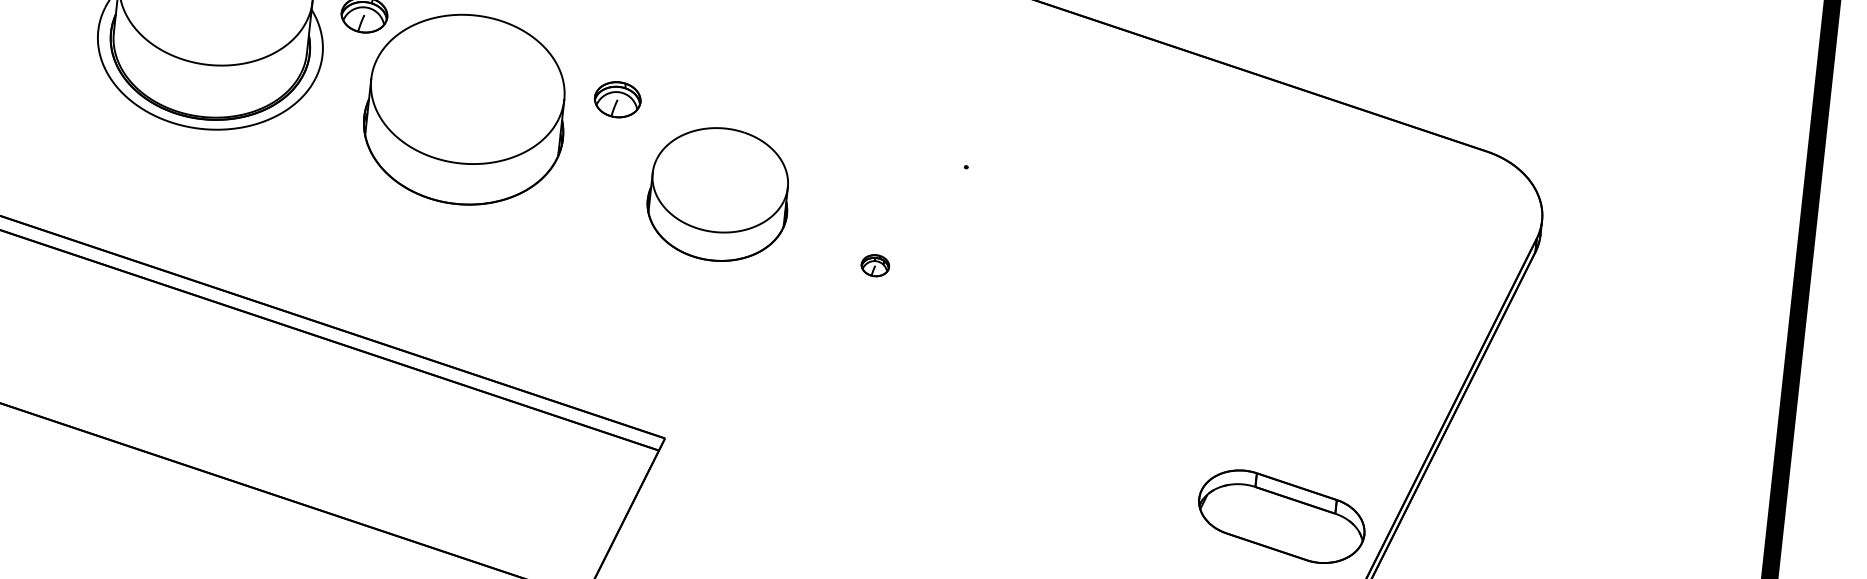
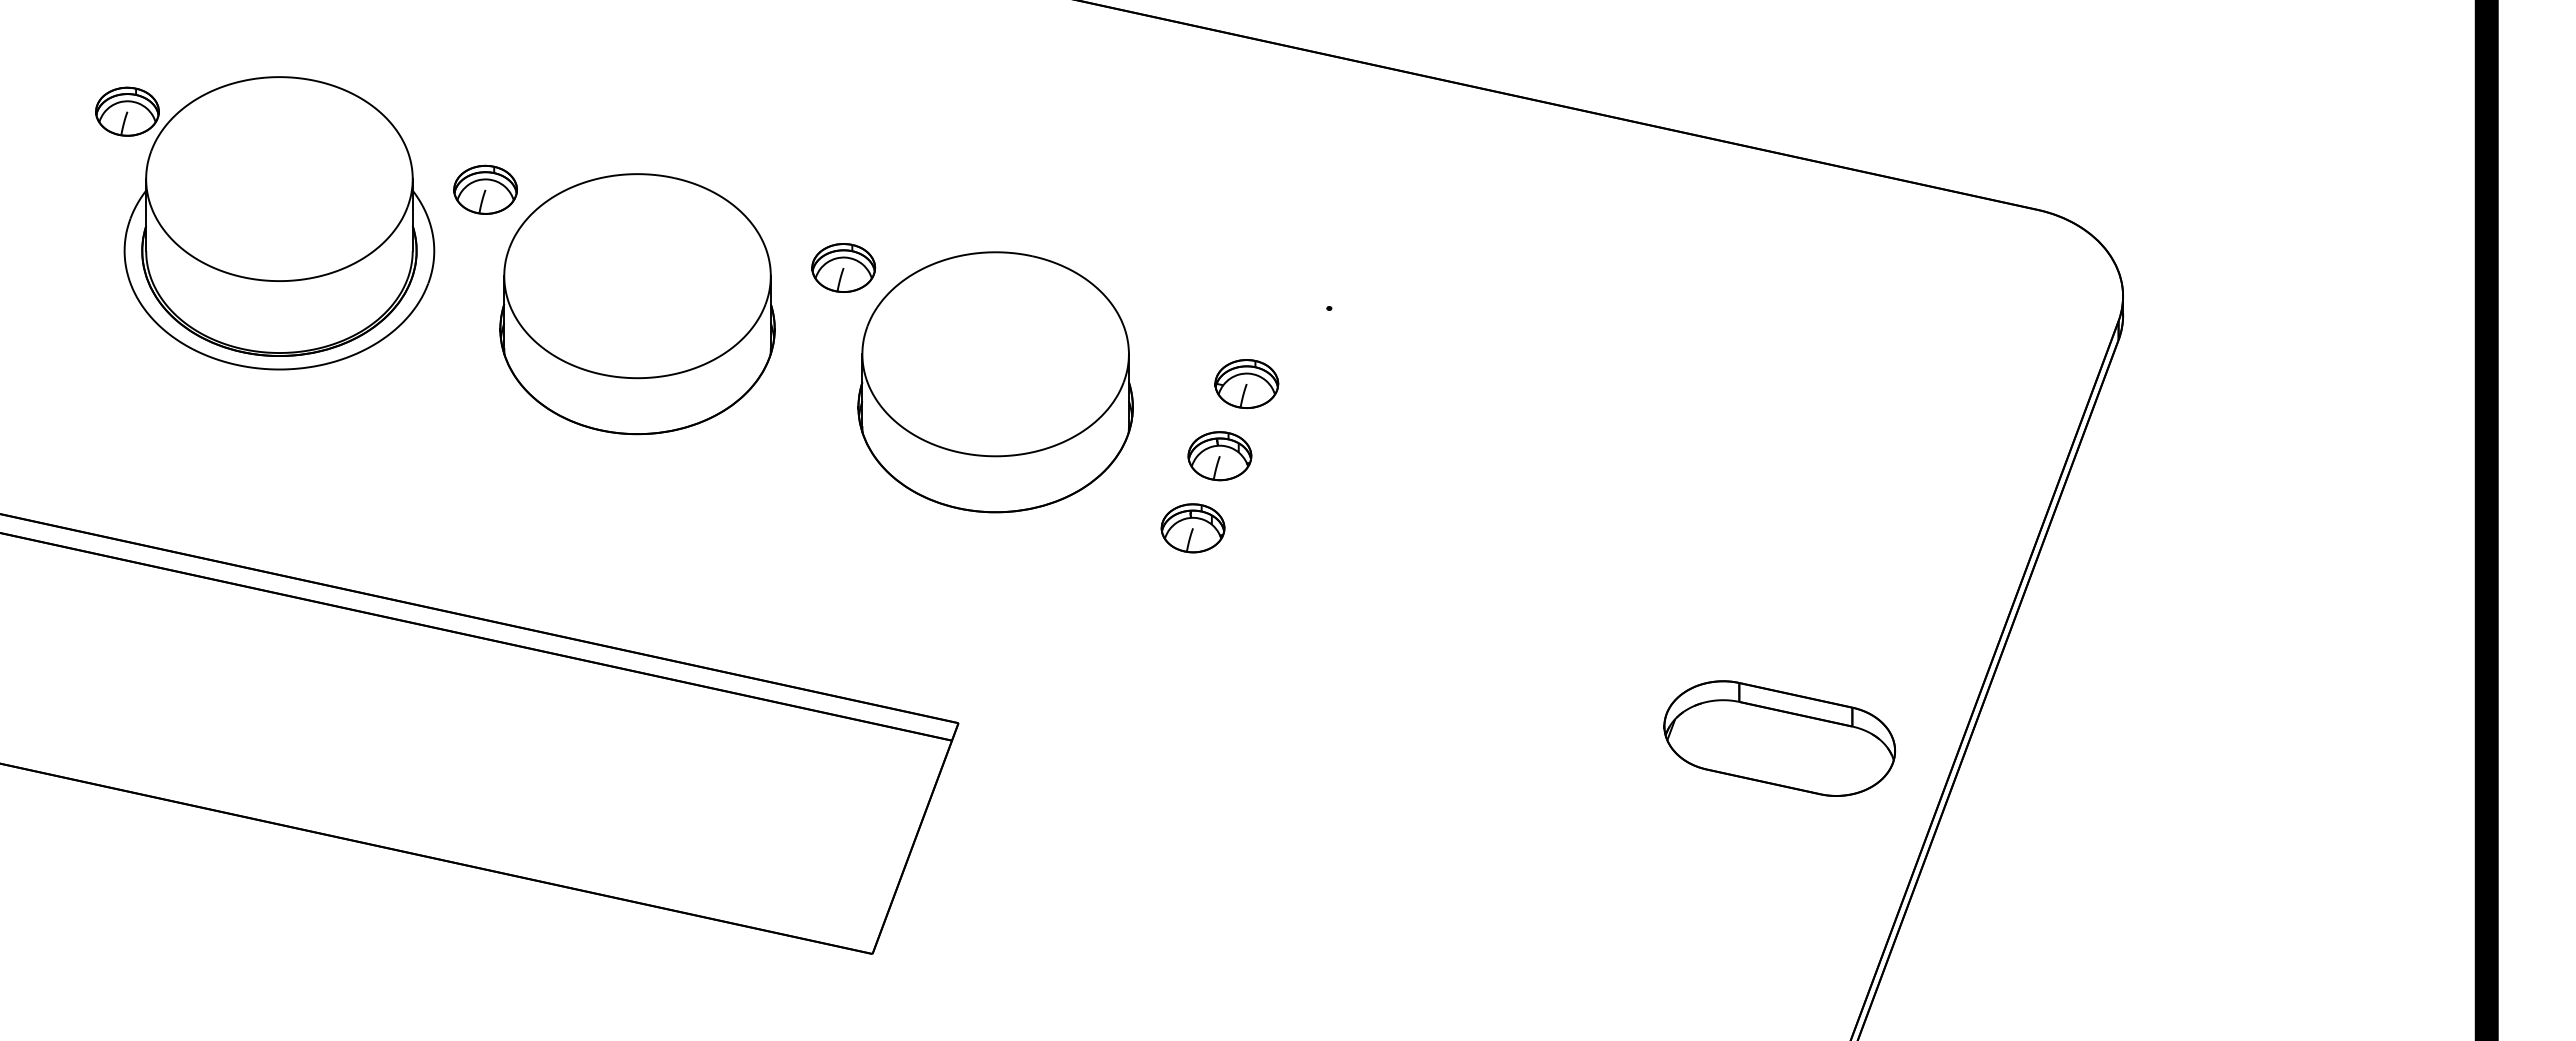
part: (718, 194) -> (995, 382), size x1.43
part: (900, 215) -> (1246, 383), added
part: (875, 265) -> (1219, 456), size x1.67
part: (849, 315) -> (1192, 528), added
part: (1281, 516) -> (1779, 738), moved

